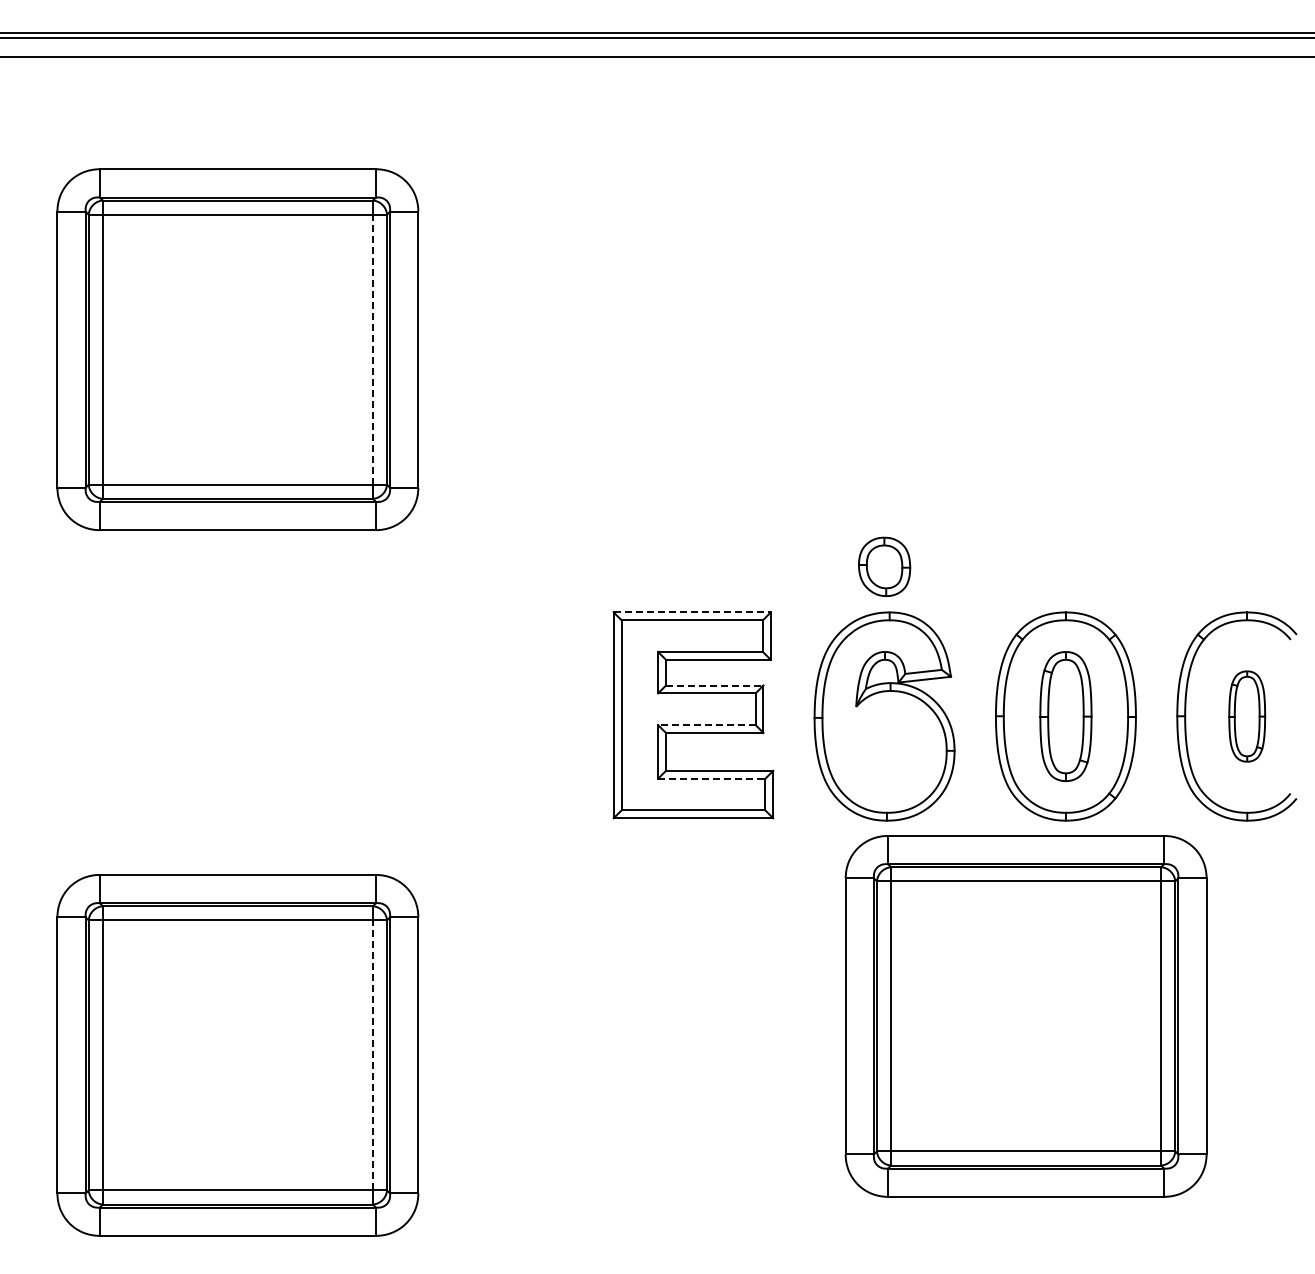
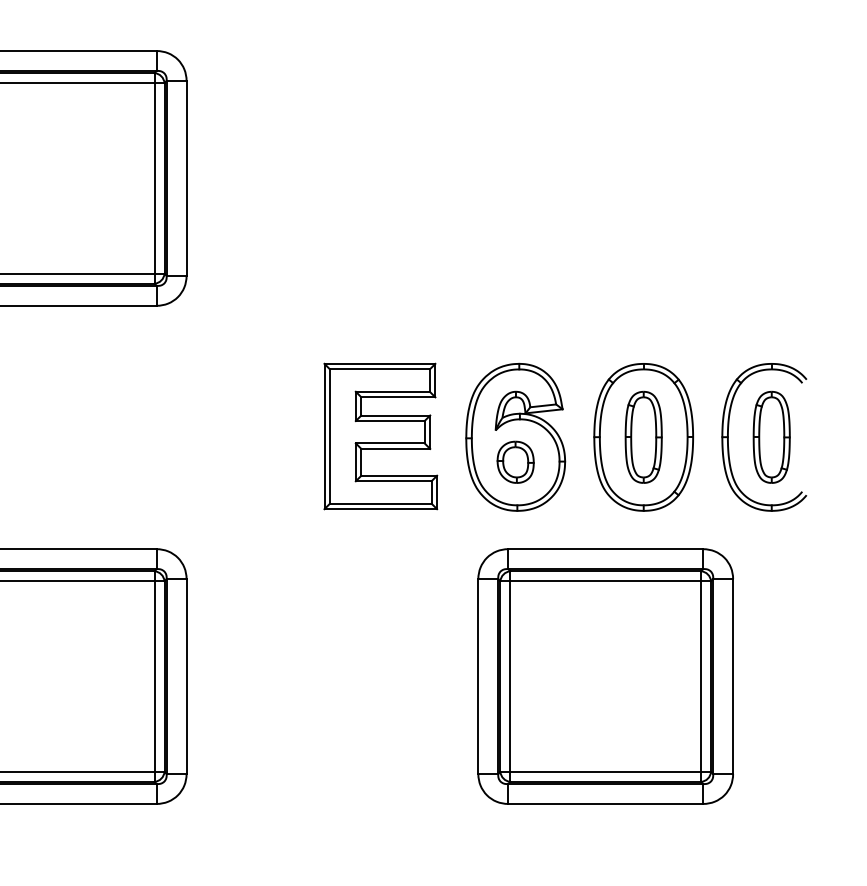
line: (372, 349) -> (154, 178), dashed -> solid
part: (884, 566) -> (515, 462), moved
line: (692, 612) -> (380, 363), dashed -> solid
line: (714, 685) -> (395, 415), dashed -> solid
part: (1246, 716) -> (771, 437), size x1.43
line: (706, 725) -> (389, 443), dashed -> solid
line: (711, 778) -> (393, 481), dashed -> solid
part: (1025, 1016) -> (605, 676), moved
line: (372, 1054) -> (154, 675), dashed -> solid

